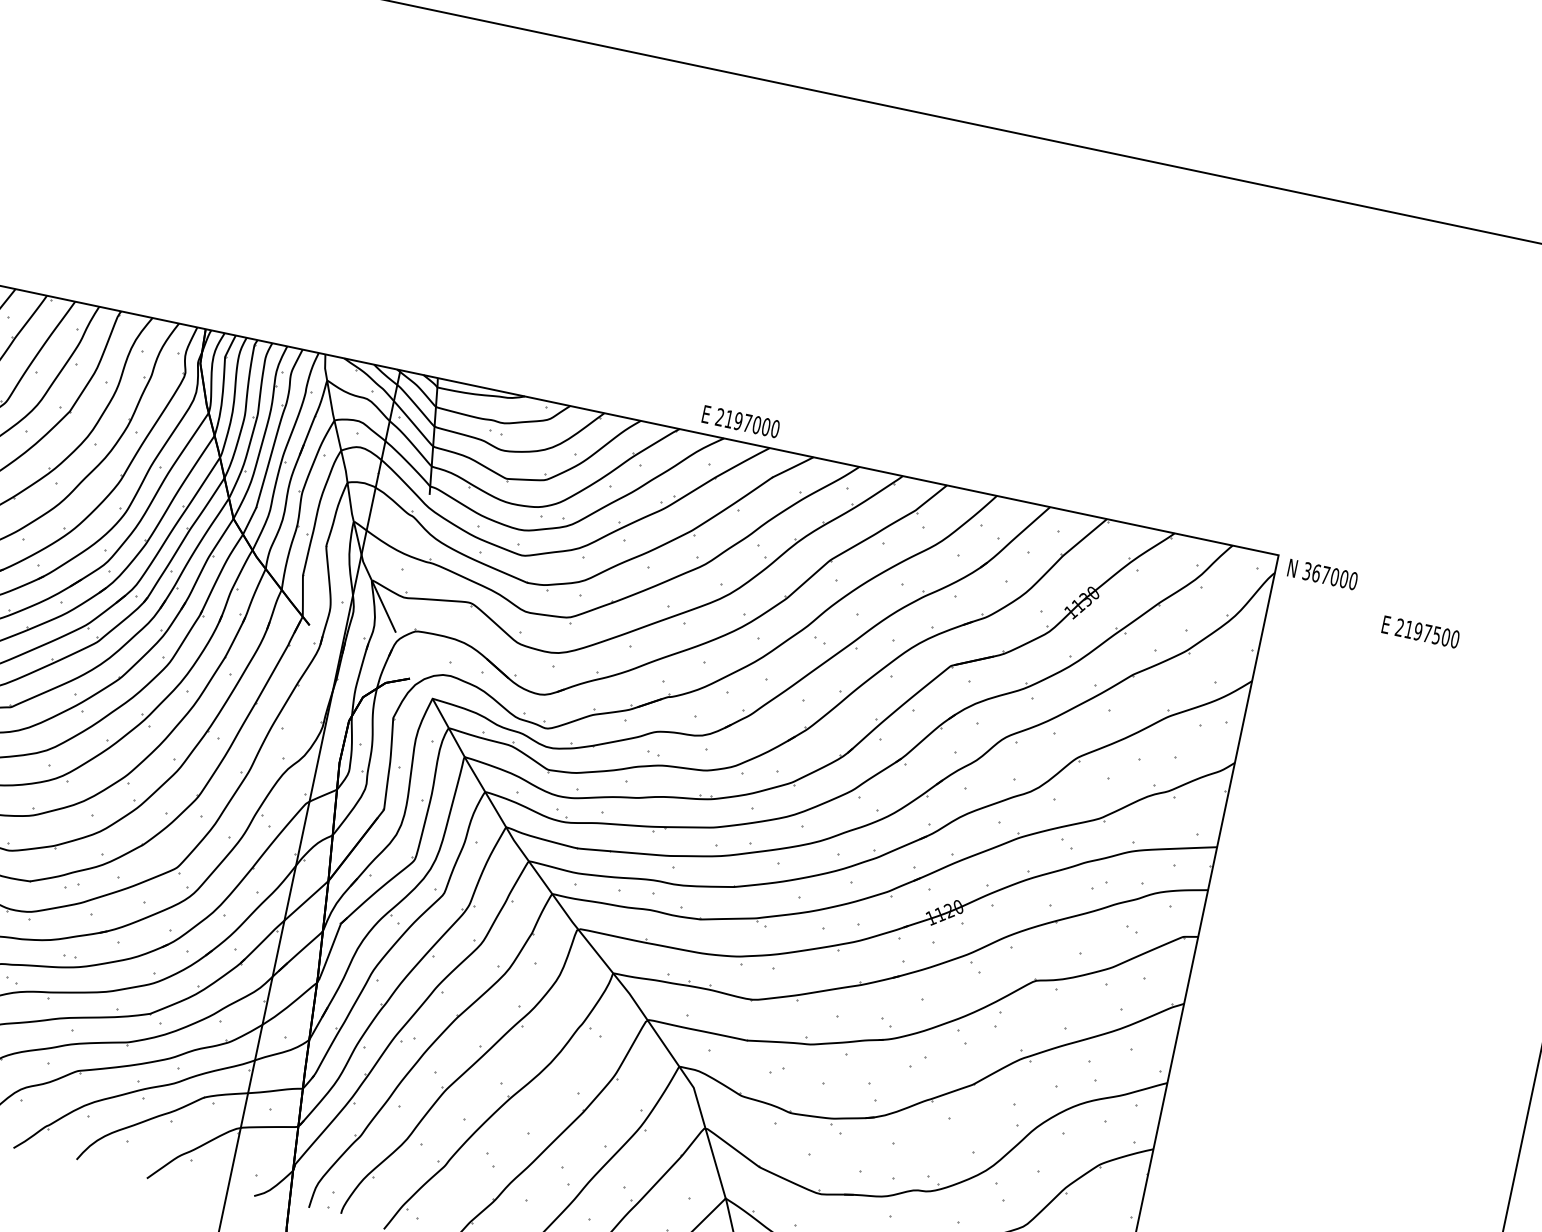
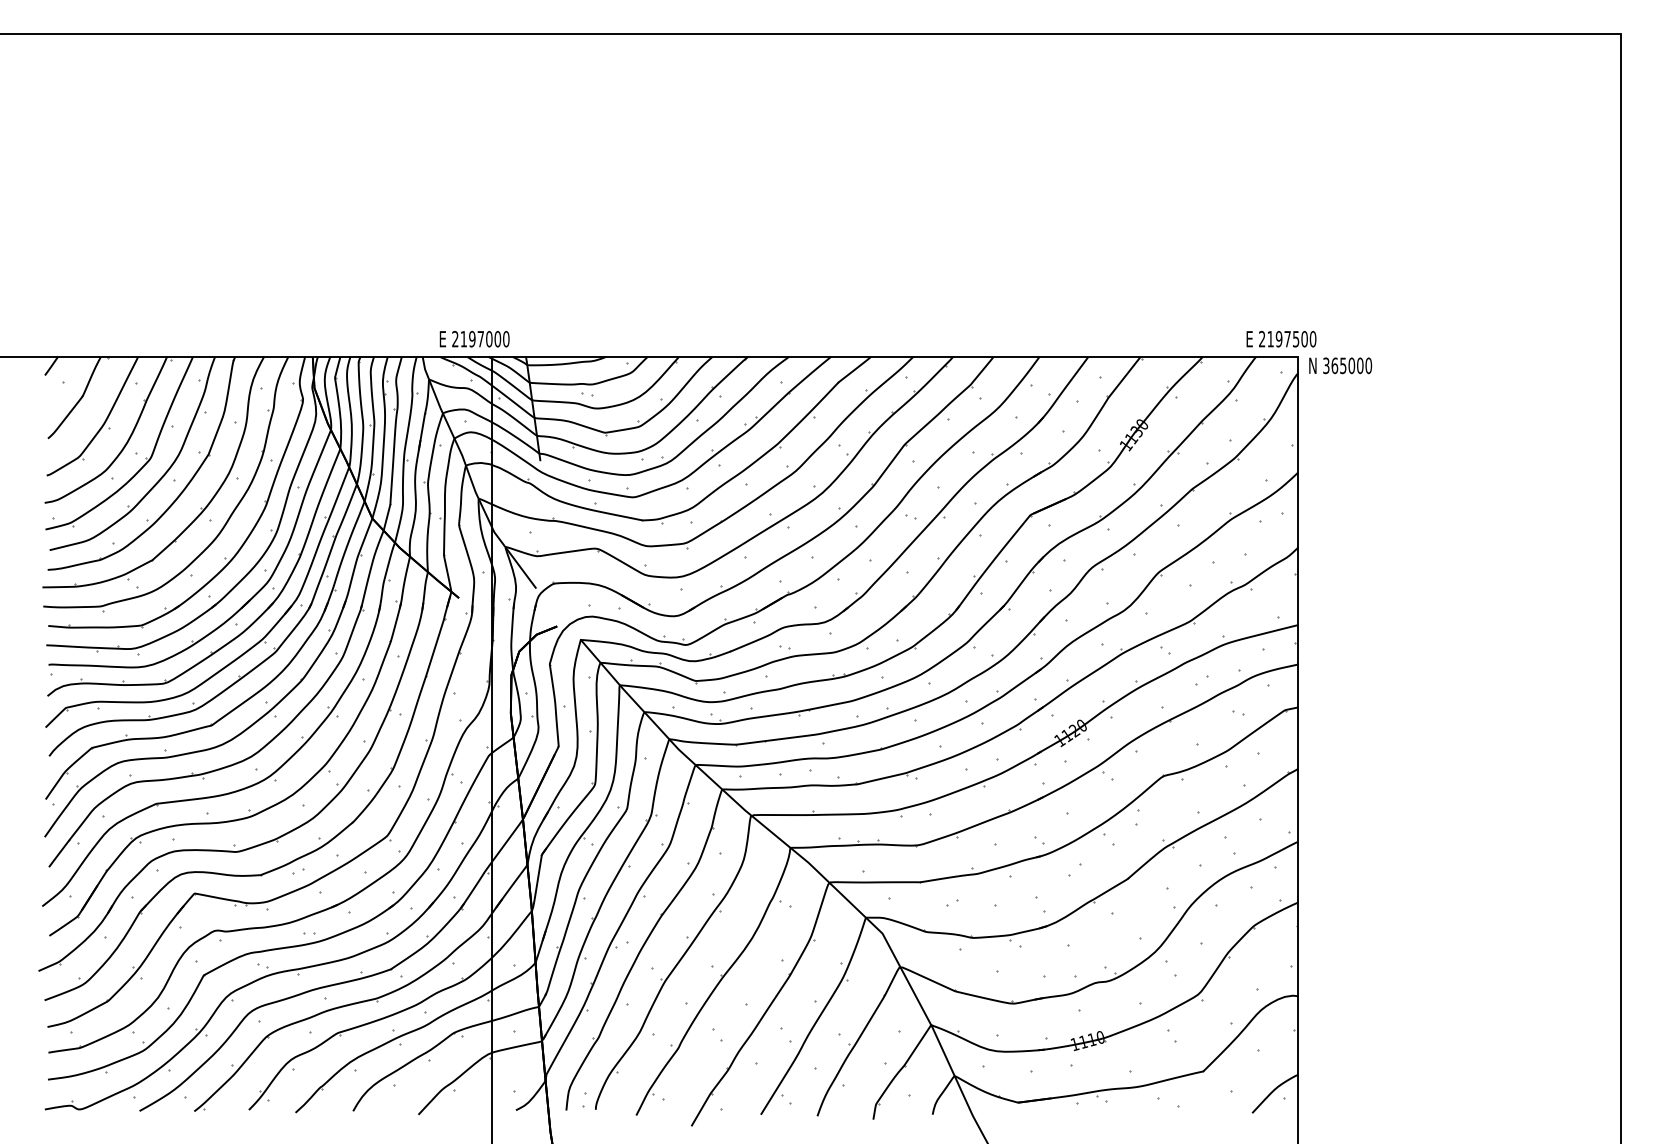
text: (740, 422) -> (474, 339), moved
text: (1325, 574) -> (1343, 365), 367000 -> 365000
text: (1420, 632) -> (1281, 339), moved

